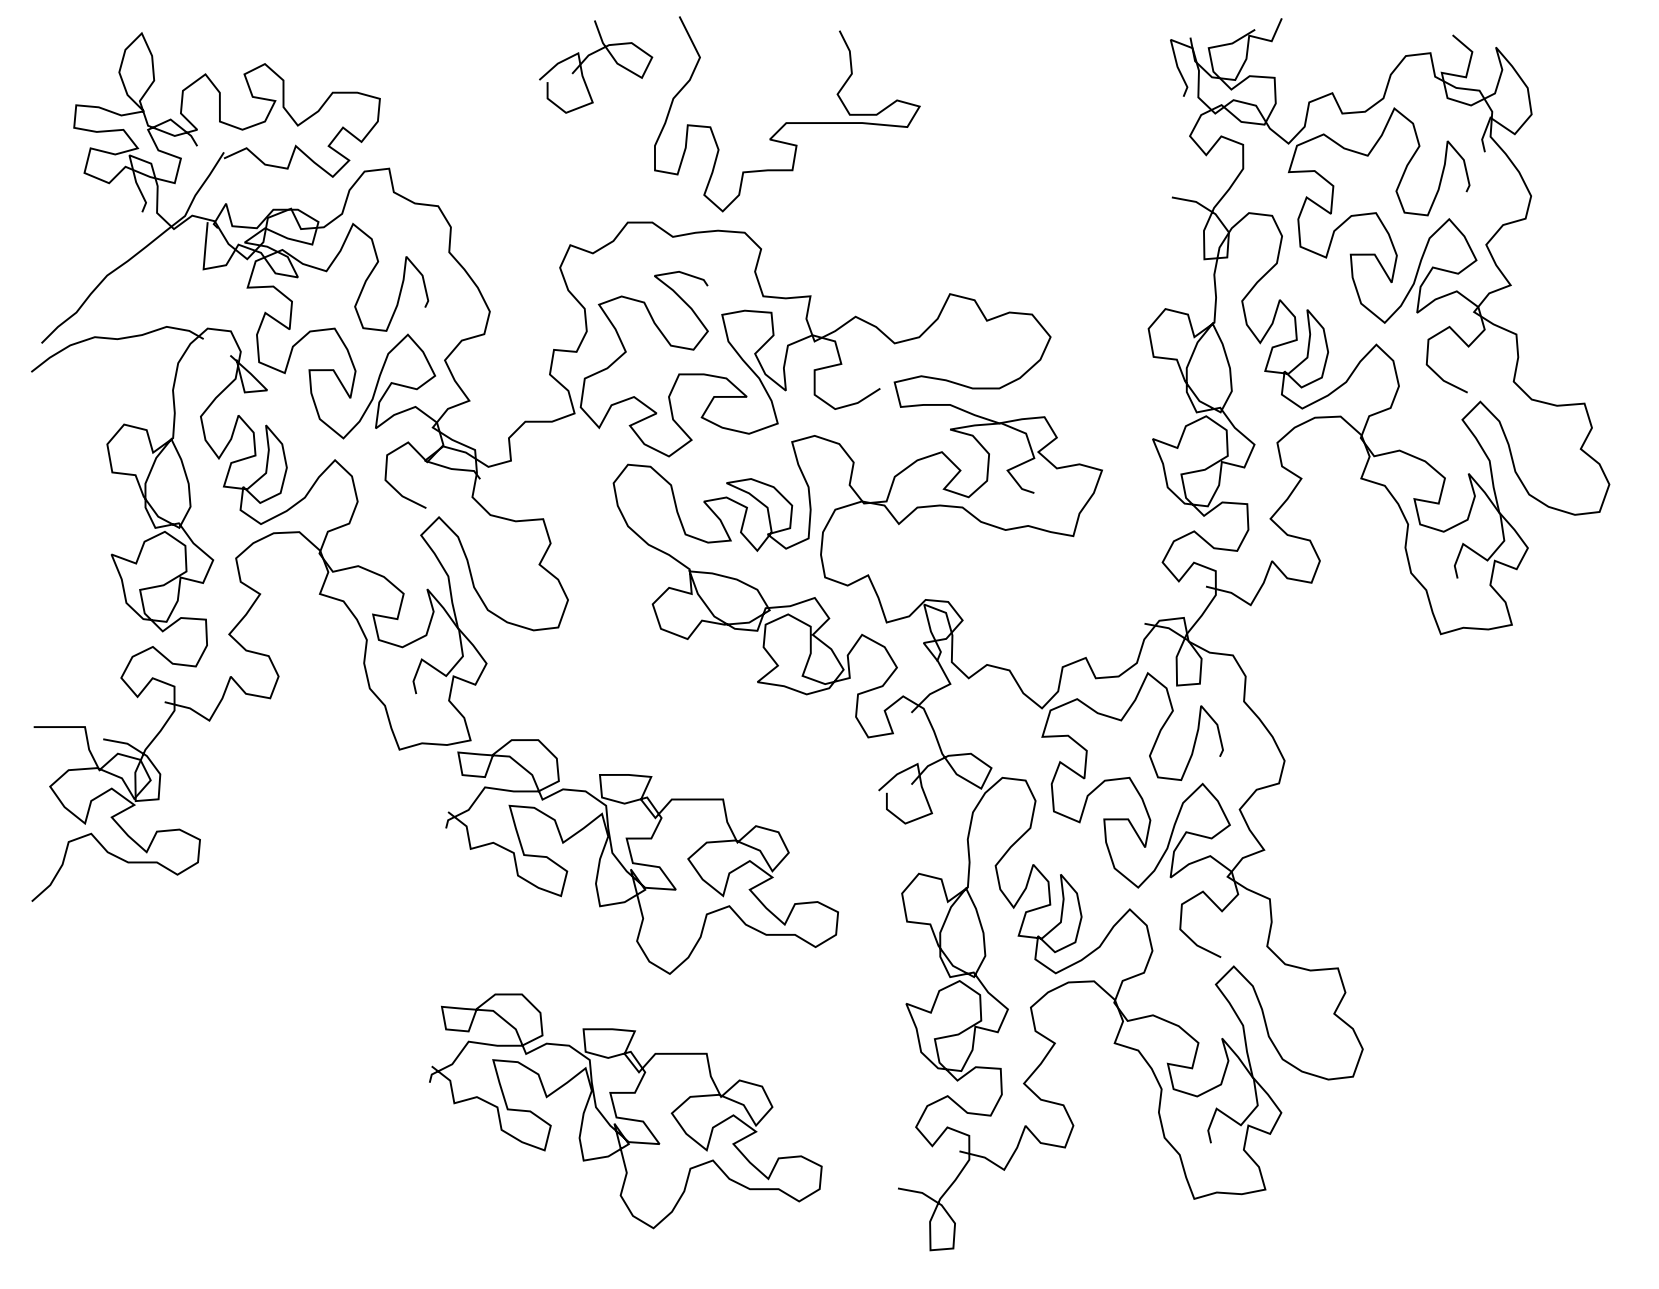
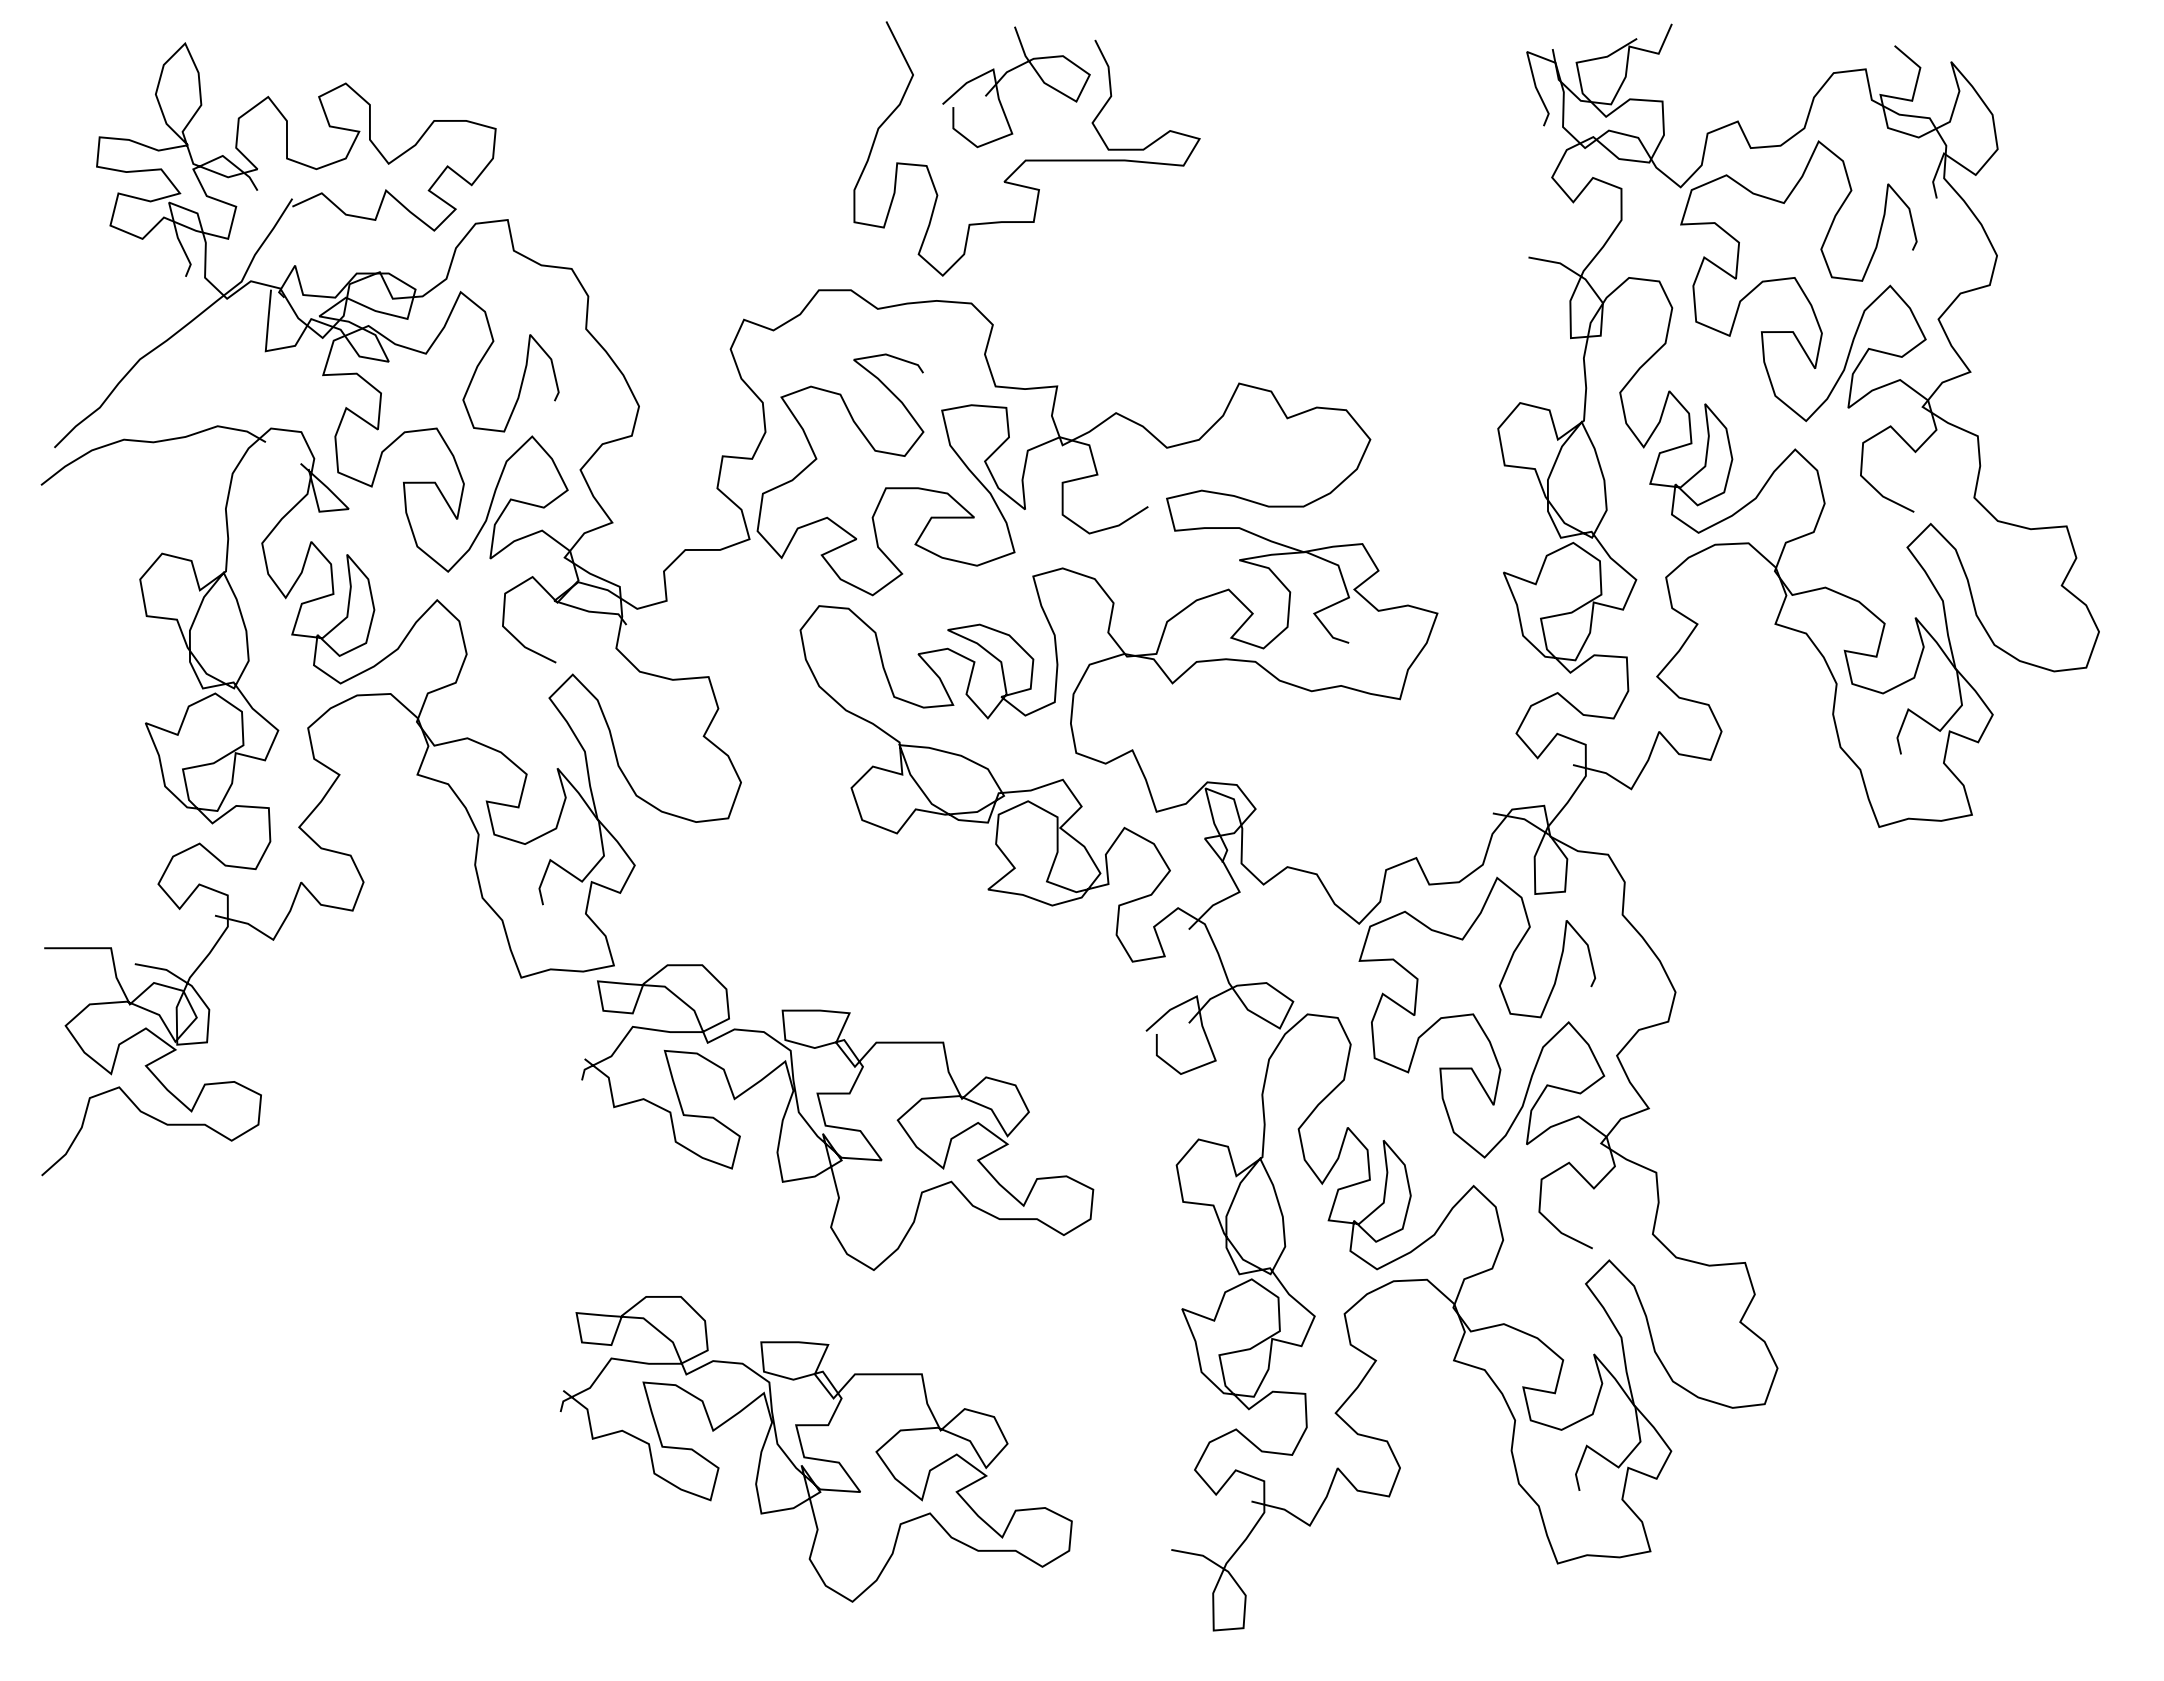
part: (587, 57) -> (1005, 75), moved

